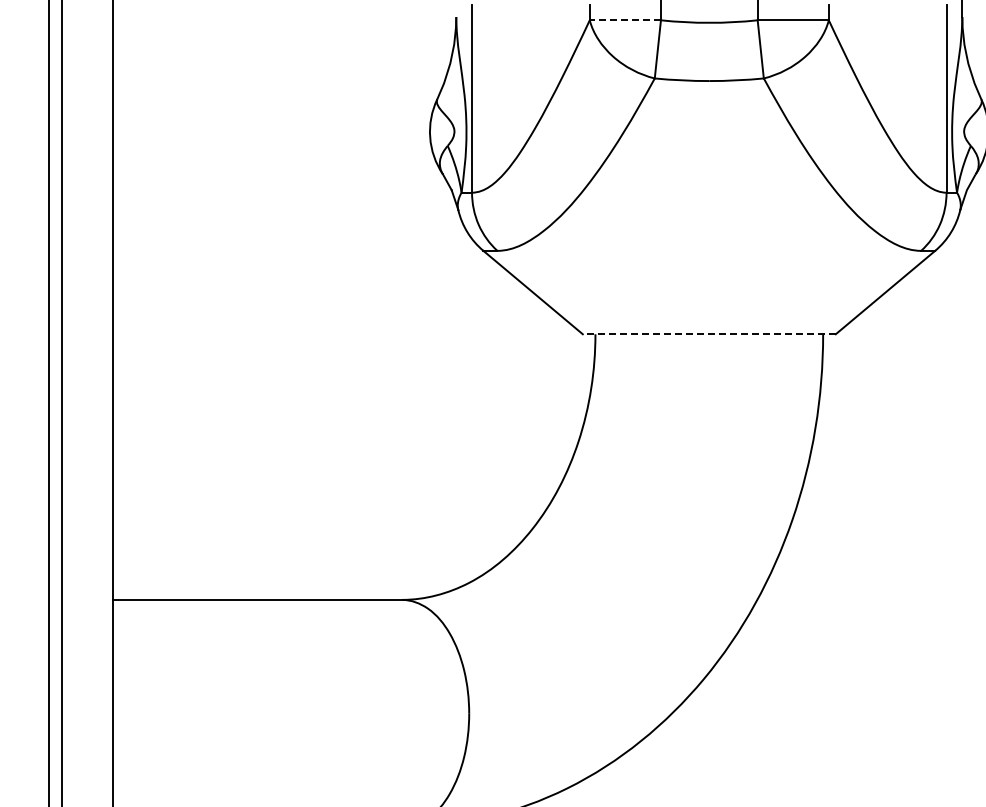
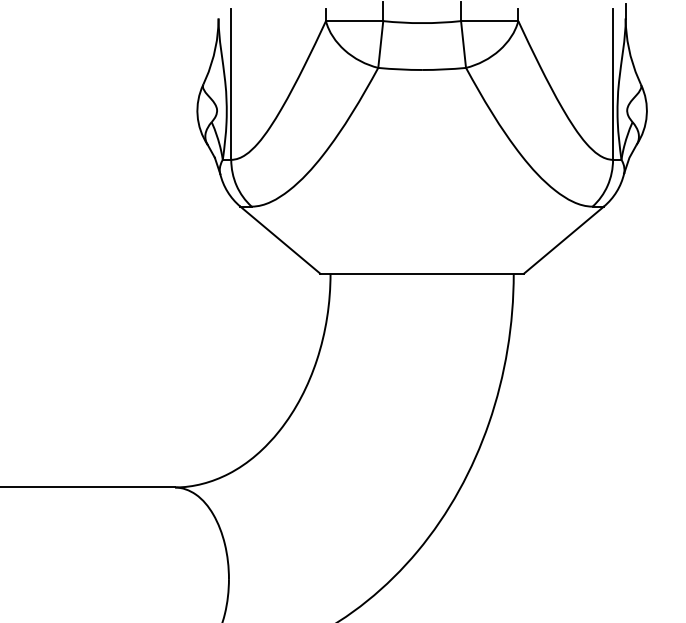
line: (625, 20) -> (354, 21), dashed -> solid
line: (708, 334) -> (421, 273), dashed -> solid

